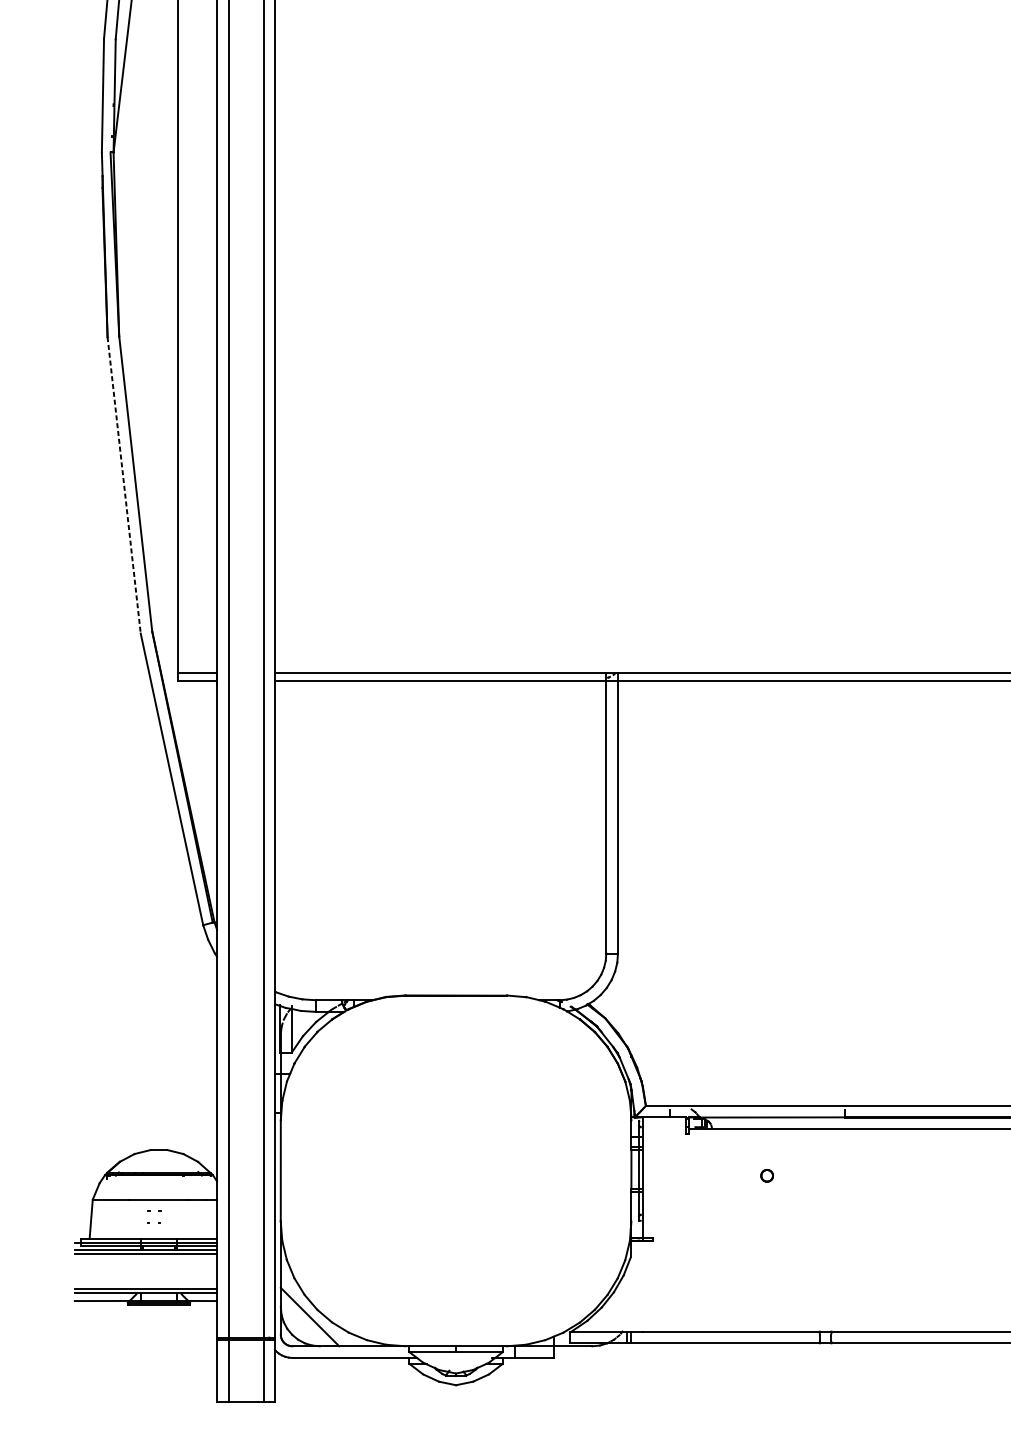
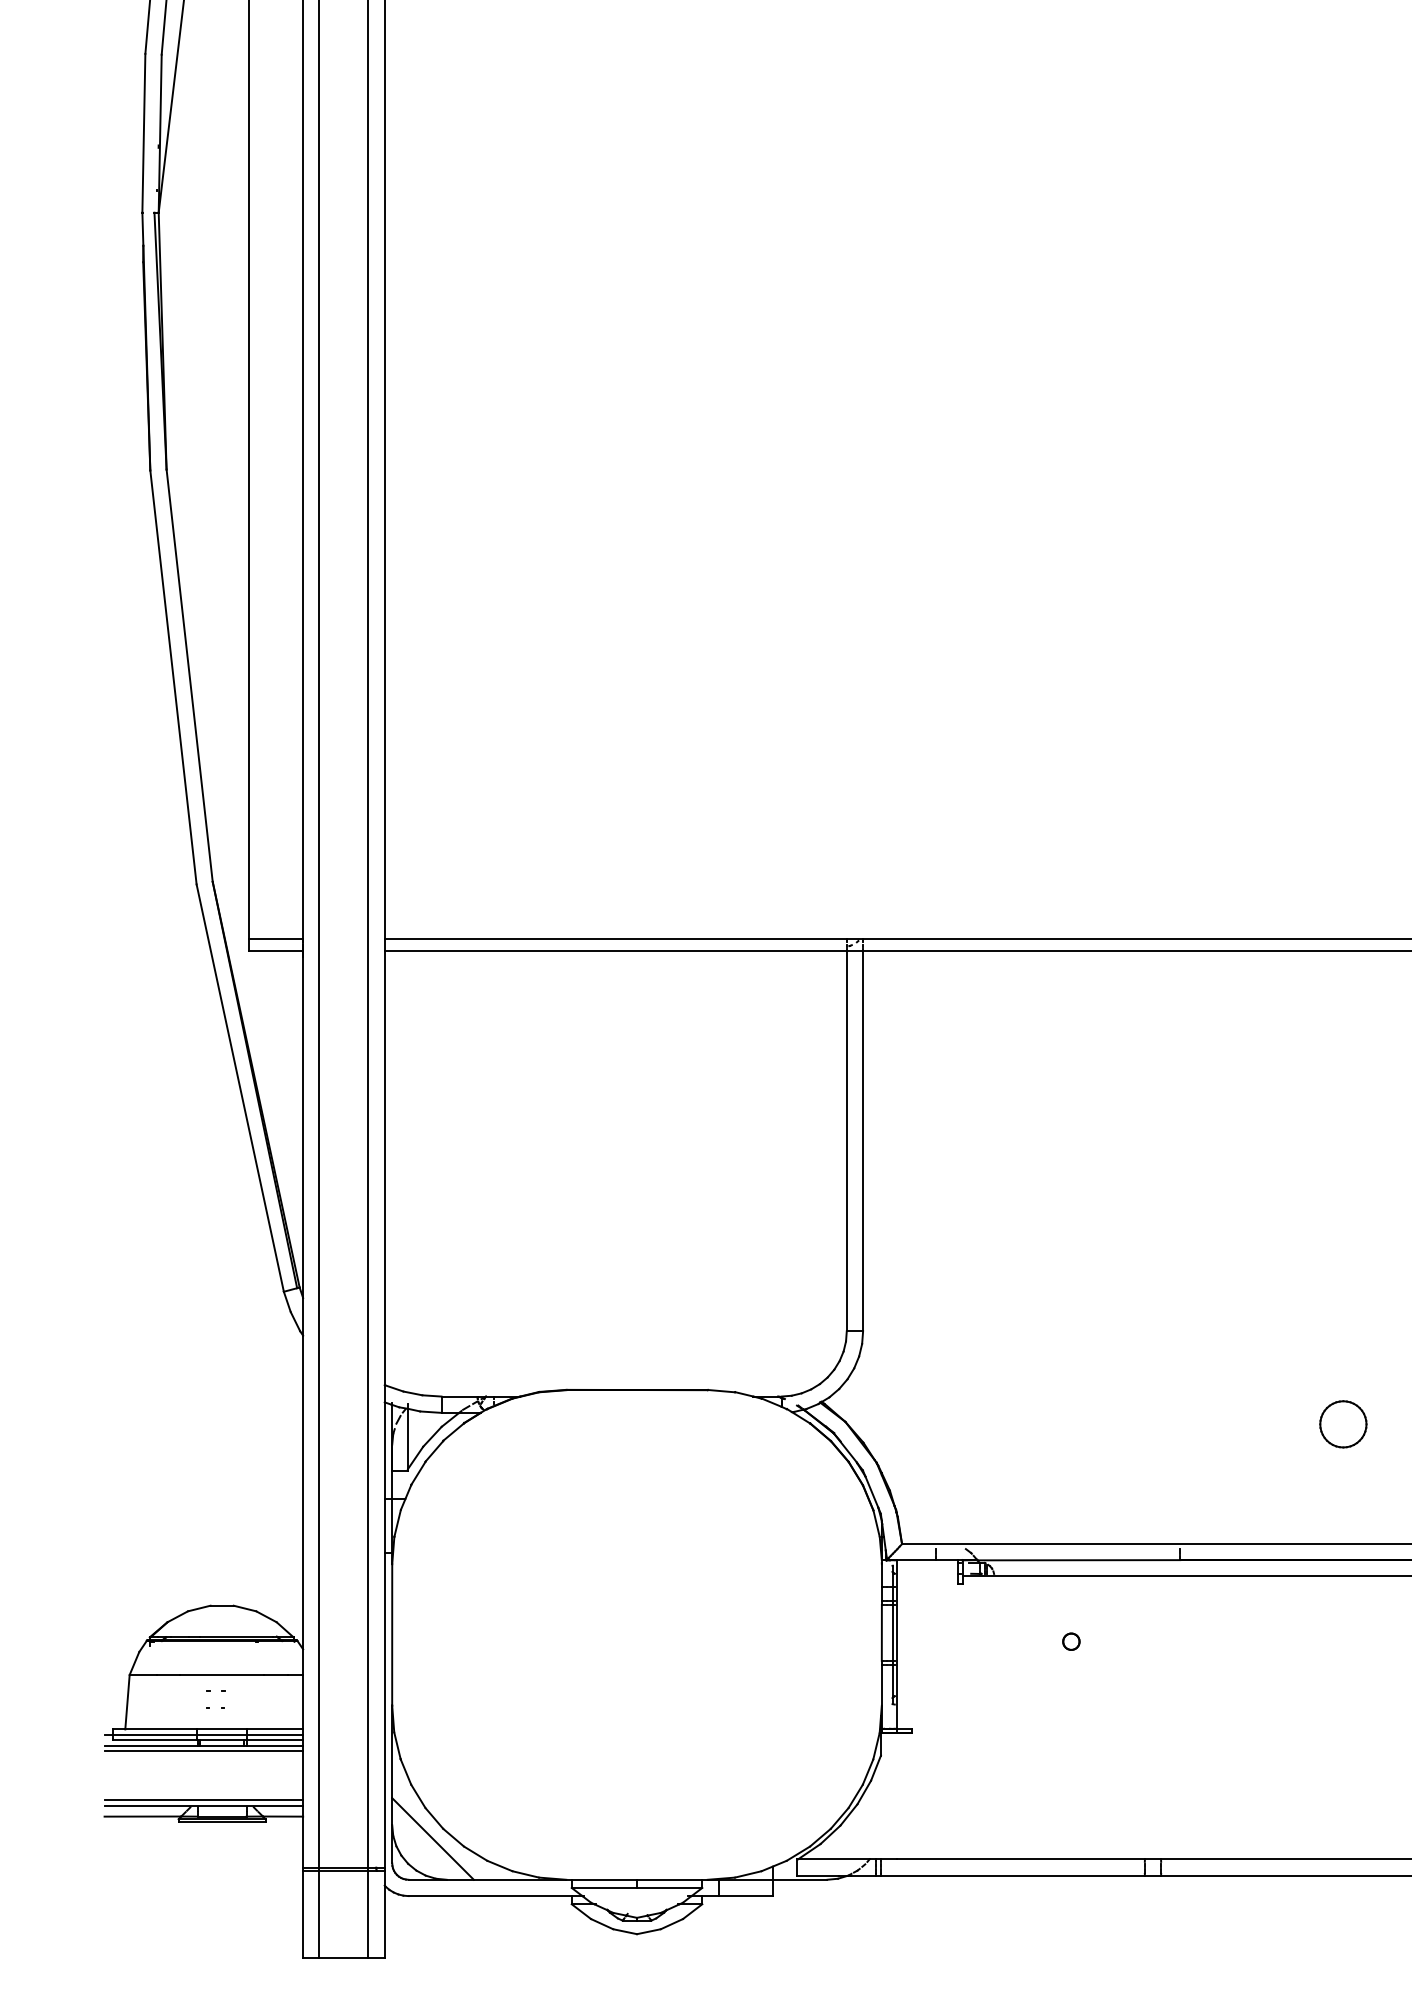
line: (124, 485) -> (173, 677), dashed -> solid
part: (962, 1020) -> (1343, 1424), added

